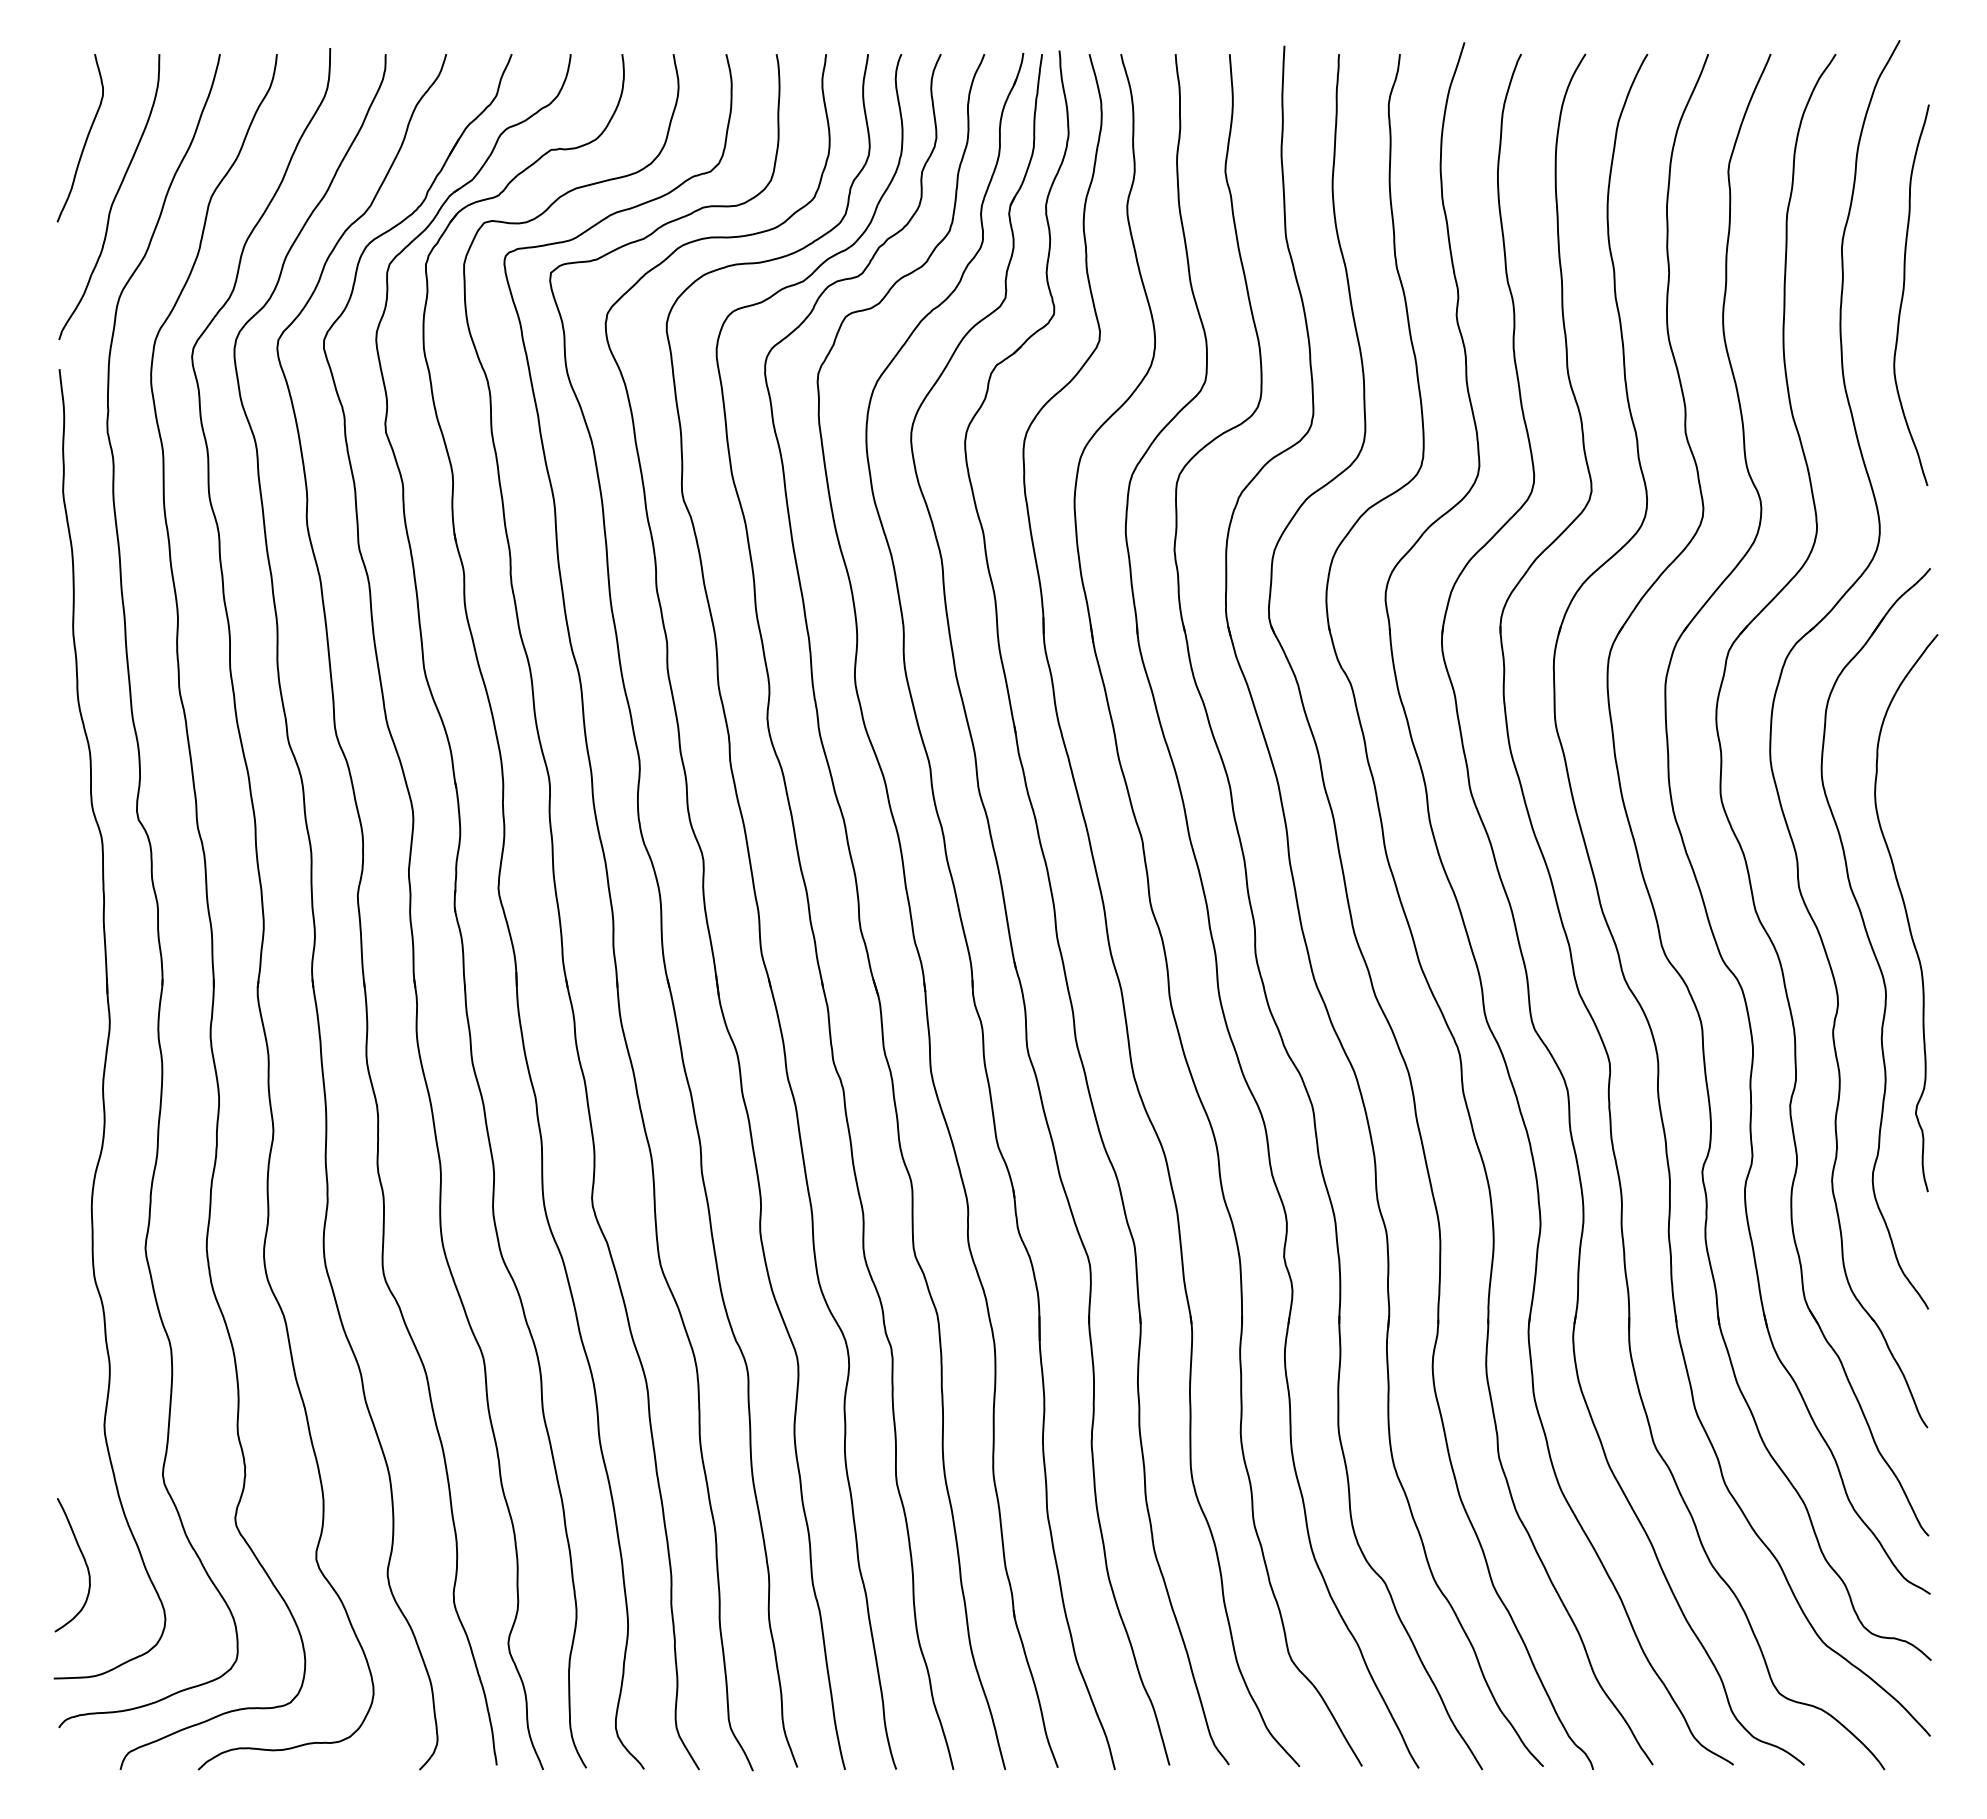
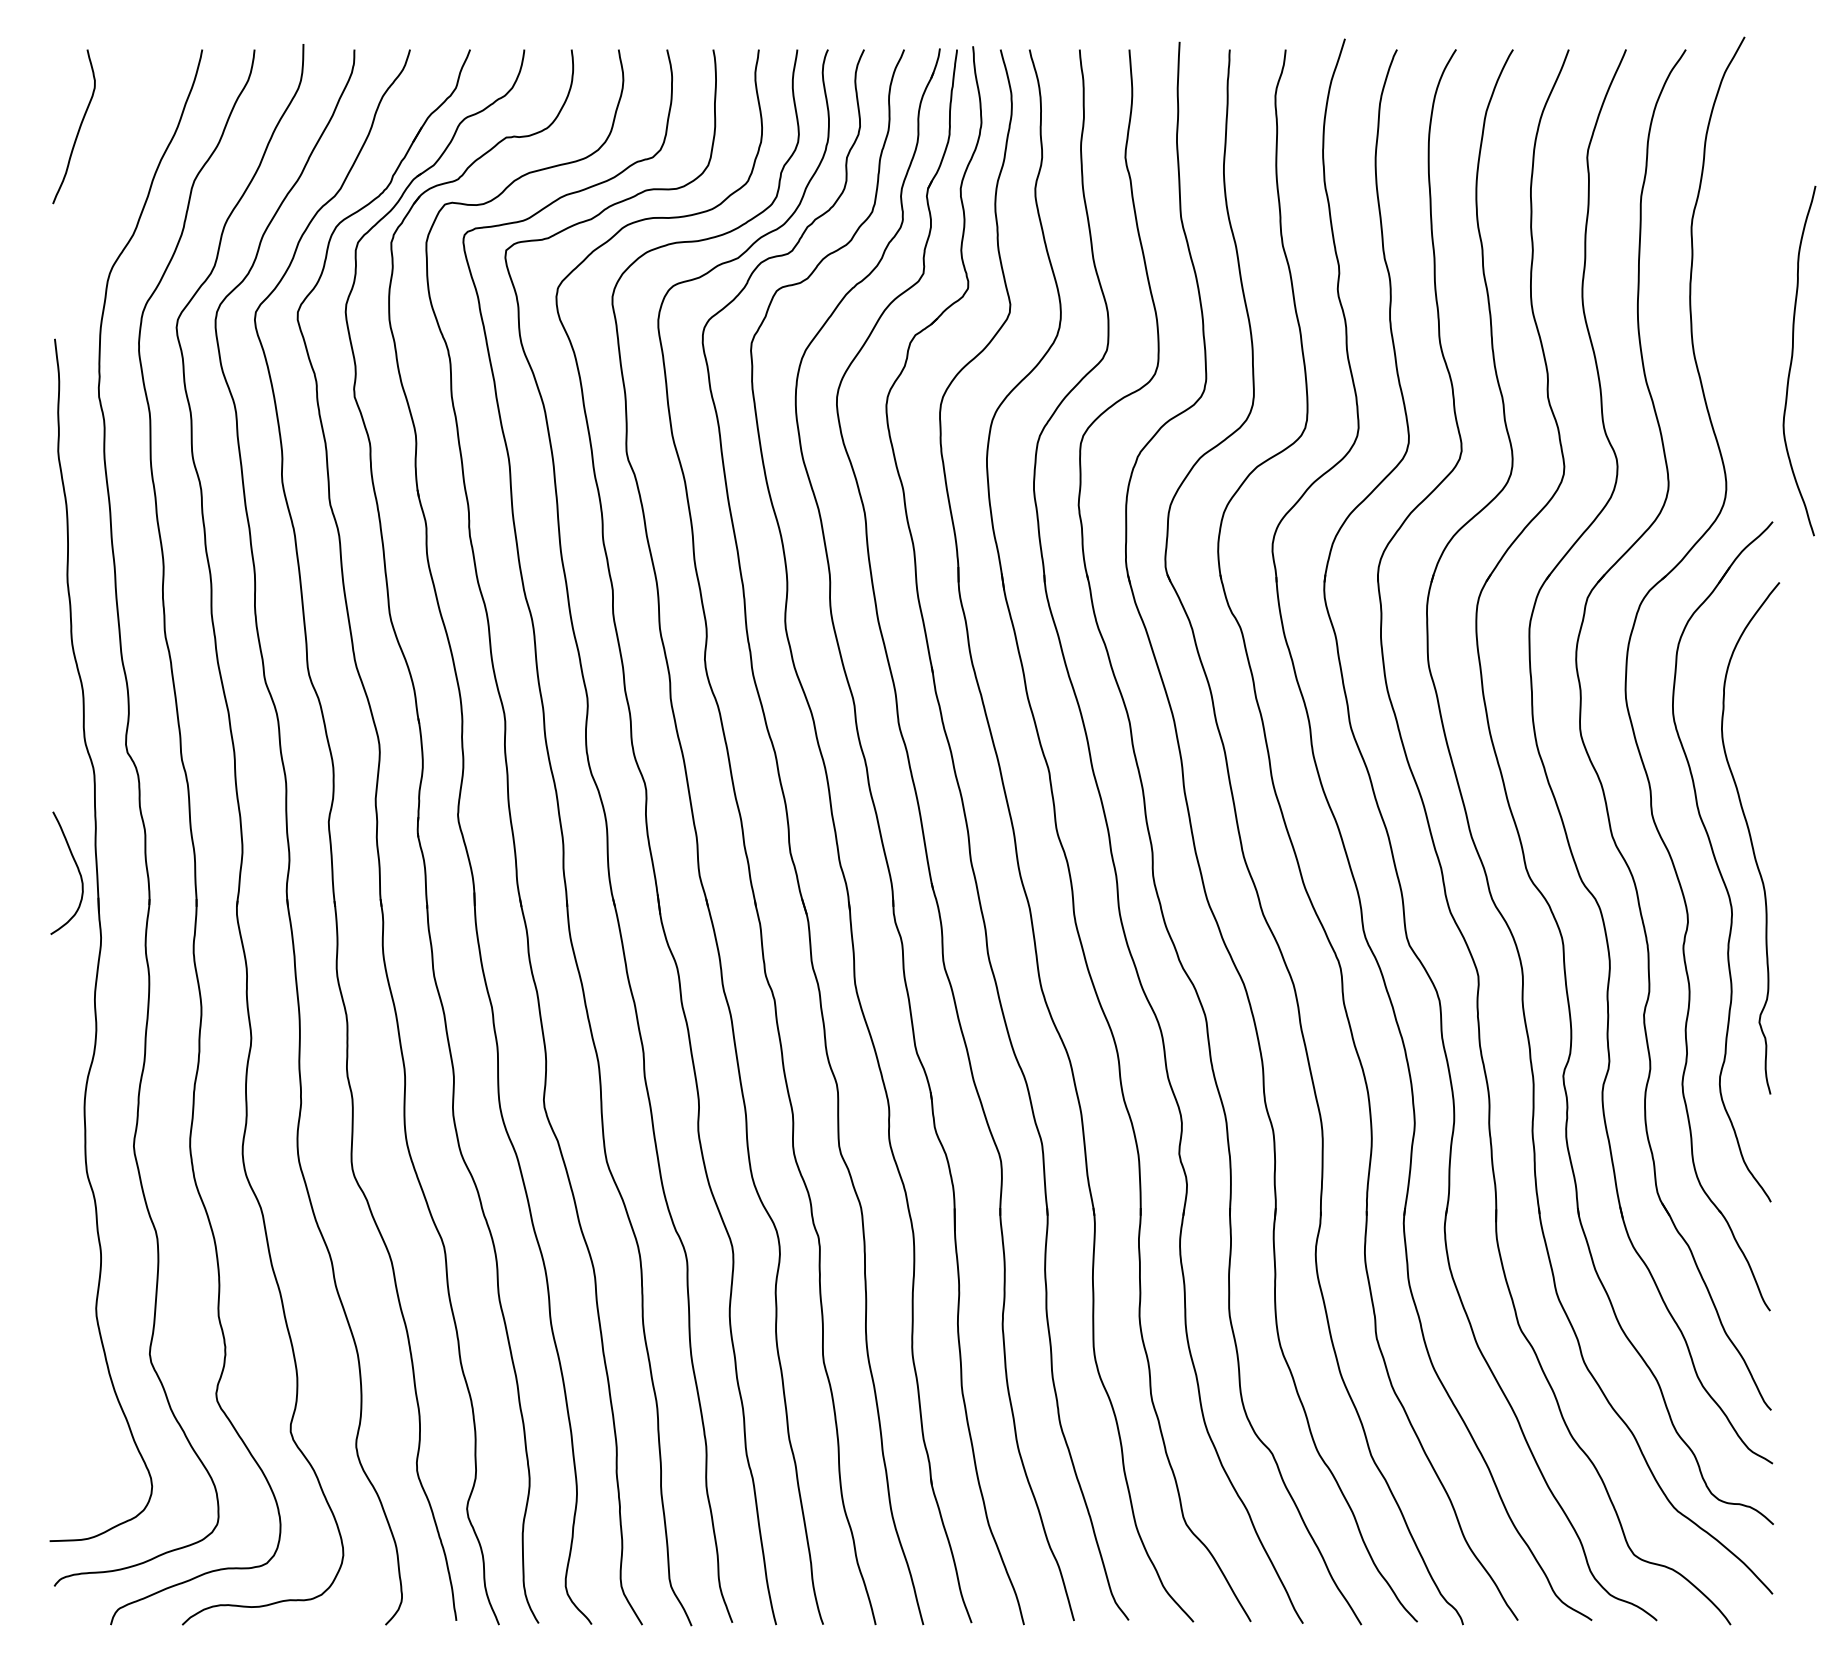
curve: (113, 198) -> (104, 182), removed
curve: (1904, 292) -> (1793, 358), moved
curve: (84, 1562) -> (77, 870), moved

